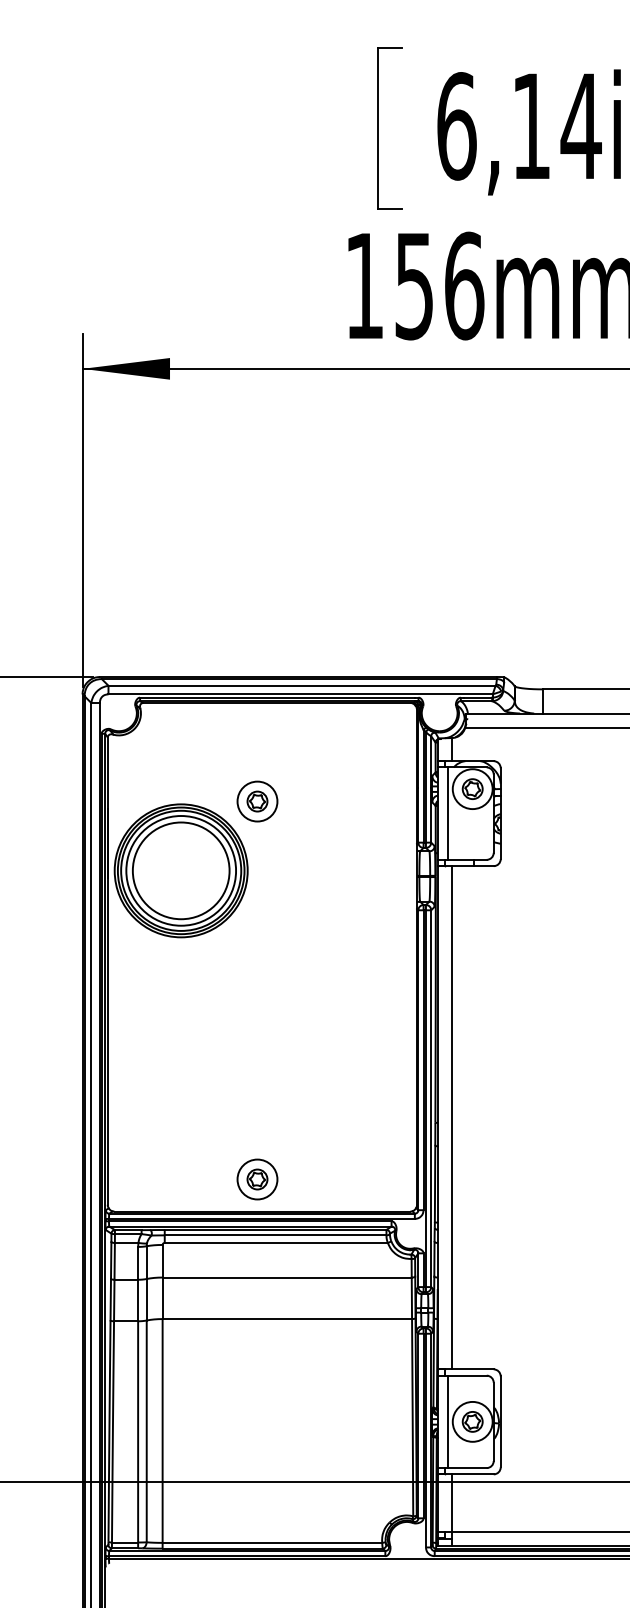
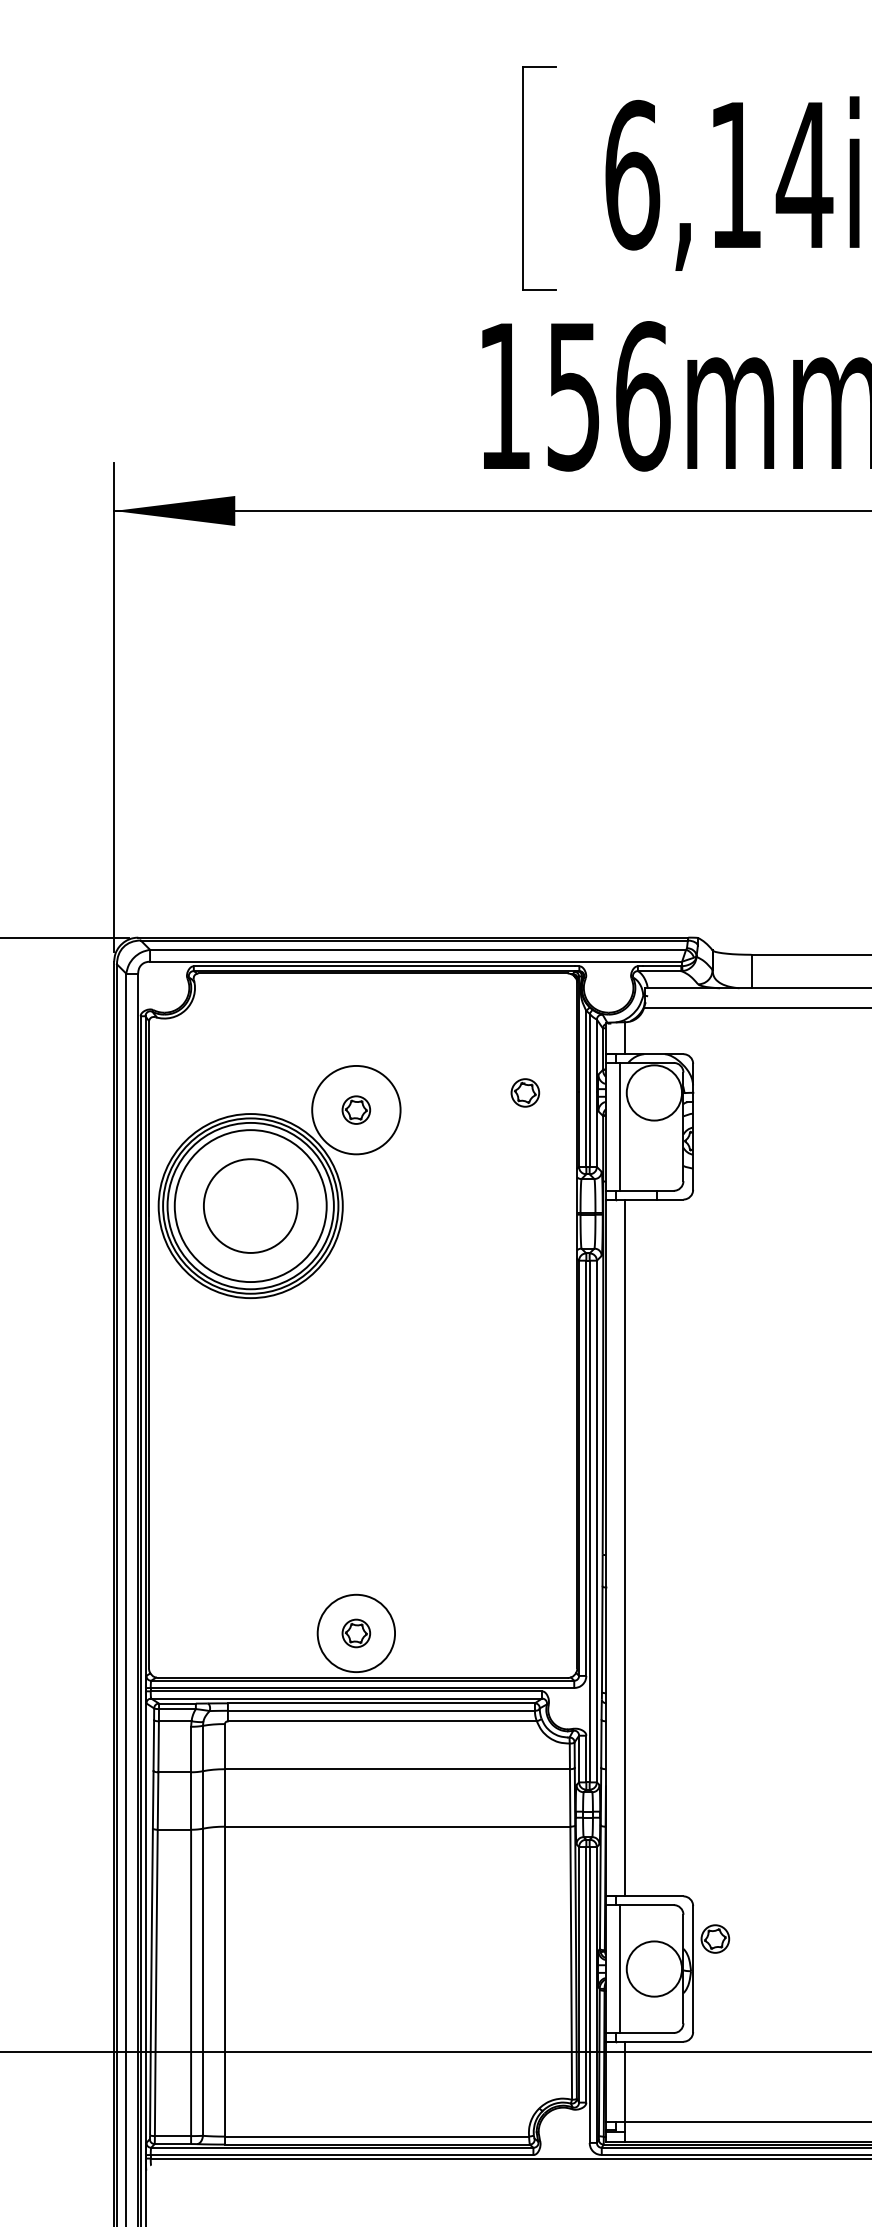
part: (472, 788) -> (525, 1092), moved
circle: (257, 801) -> (356, 1109), size x1.6
circle: (181, 871) -> (250, 1206), size x0.7
circle: (257, 1179) -> (356, 1633), size x1.4
part: (472, 1421) -> (715, 1938), moved

